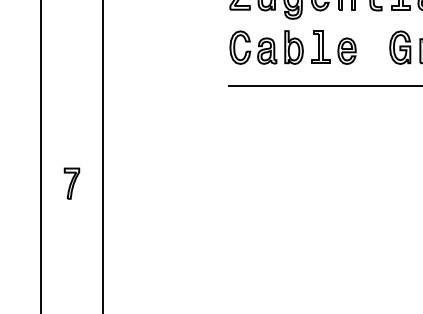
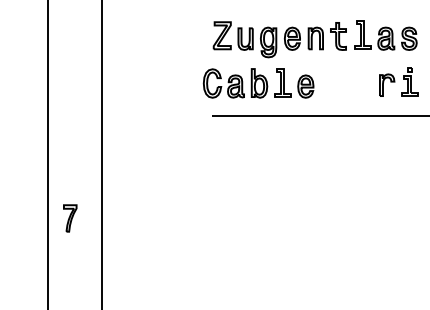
part: (292, 47) -> (258, 83), moved
part: (399, 47) -> (361, 82), removed
part: (72, 183) -> (70, 218), moved

